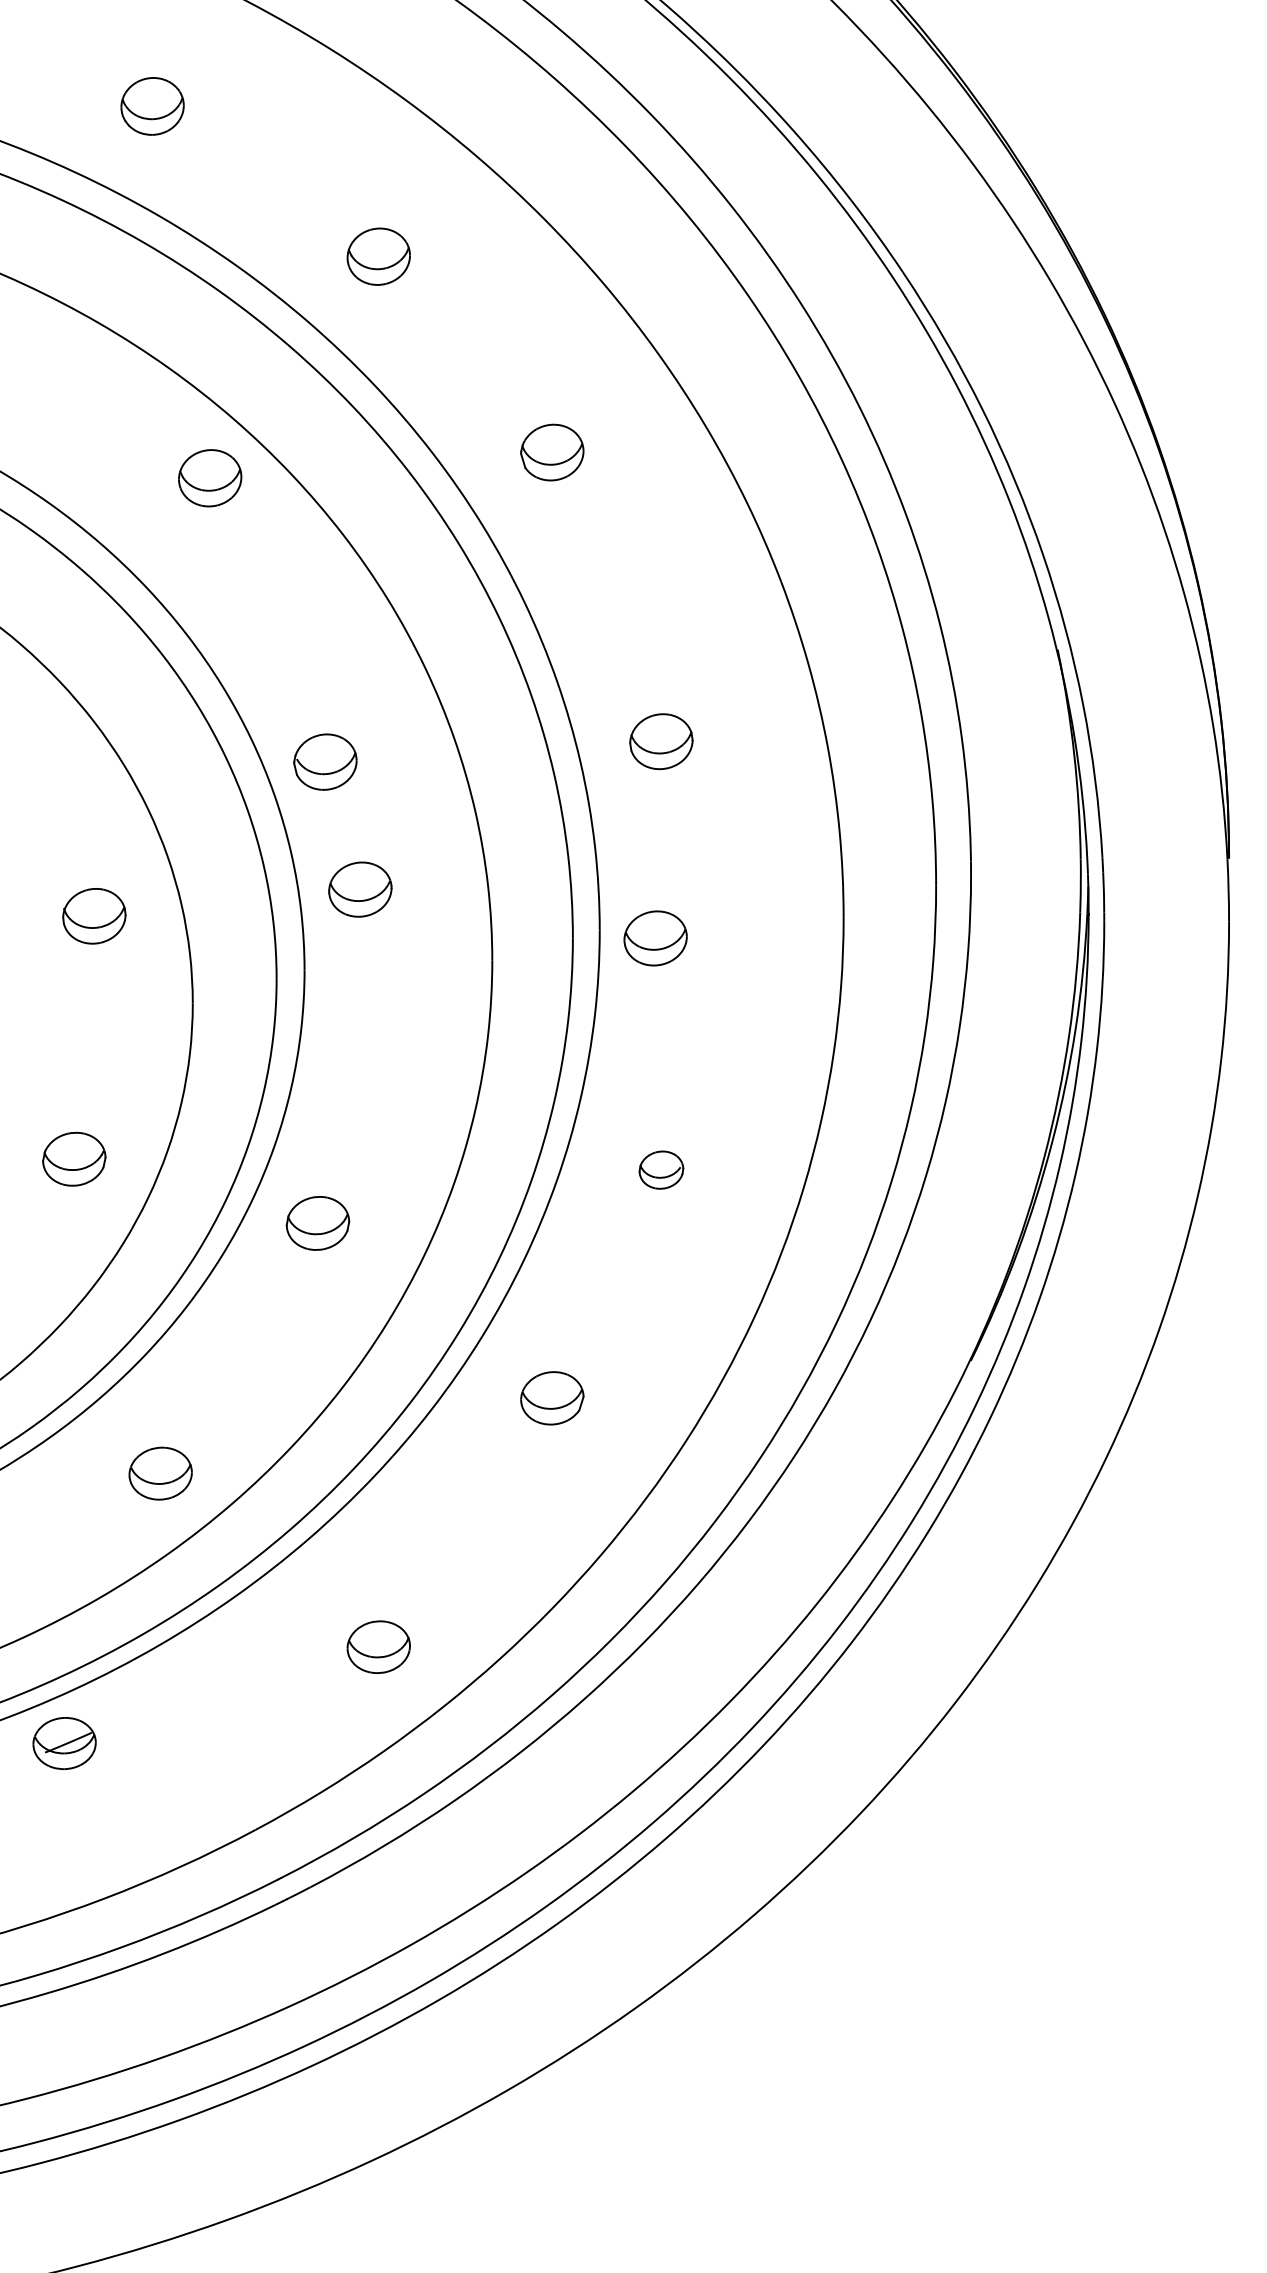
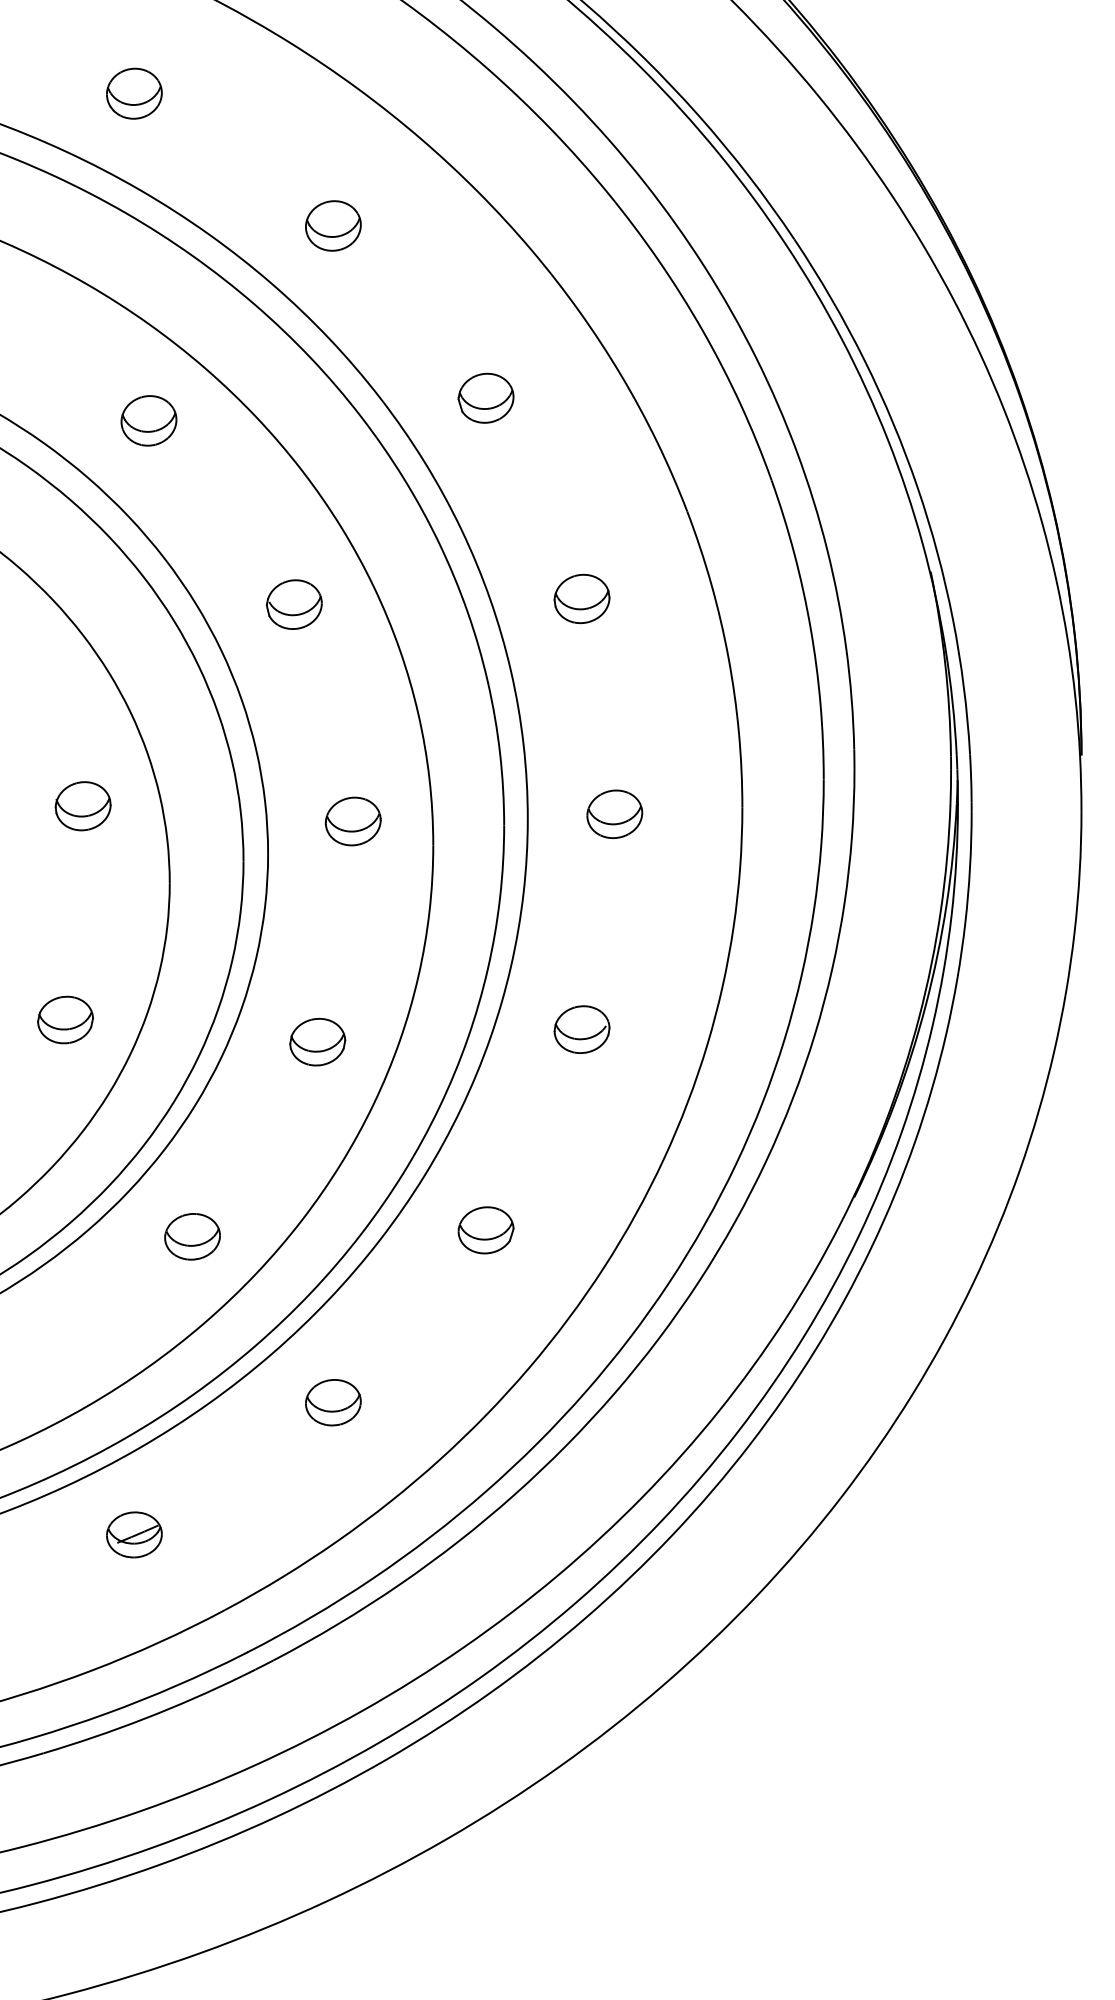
part: (210, 478) -> (149, 421), moved
part: (661, 741) -> (582, 598), moved
part: (325, 761) -> (294, 604), moved
part: (360, 889) -> (353, 821), moved
part: (655, 938) -> (614, 814), moved
part: (661, 1169) -> (582, 1029), size x1.43
part: (317, 1223) -> (317, 1042), moved
part: (160, 1473) -> (192, 1236), moved
part: (378, 1646) -> (333, 1402), moved
part: (64, 1743) -> (134, 1534), moved

